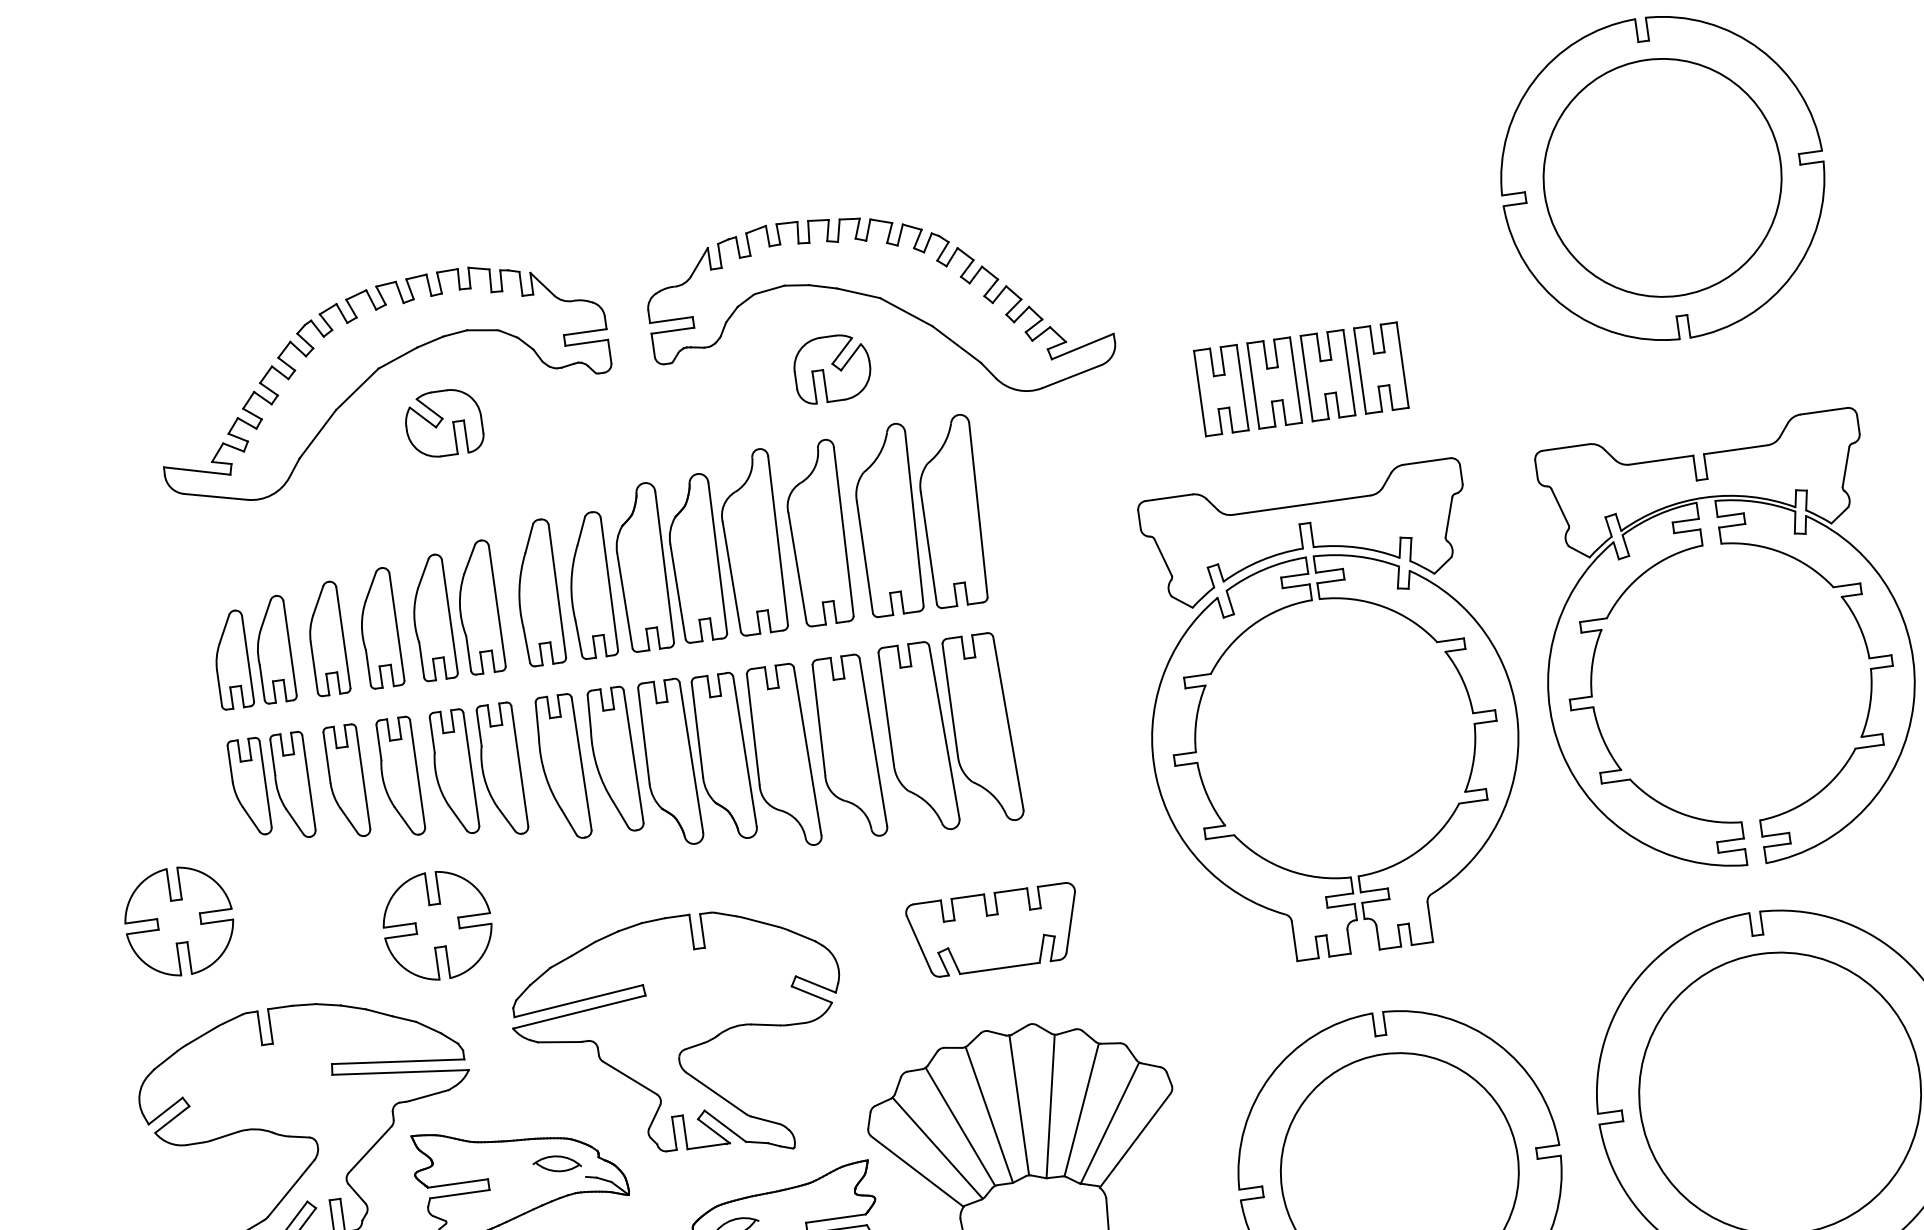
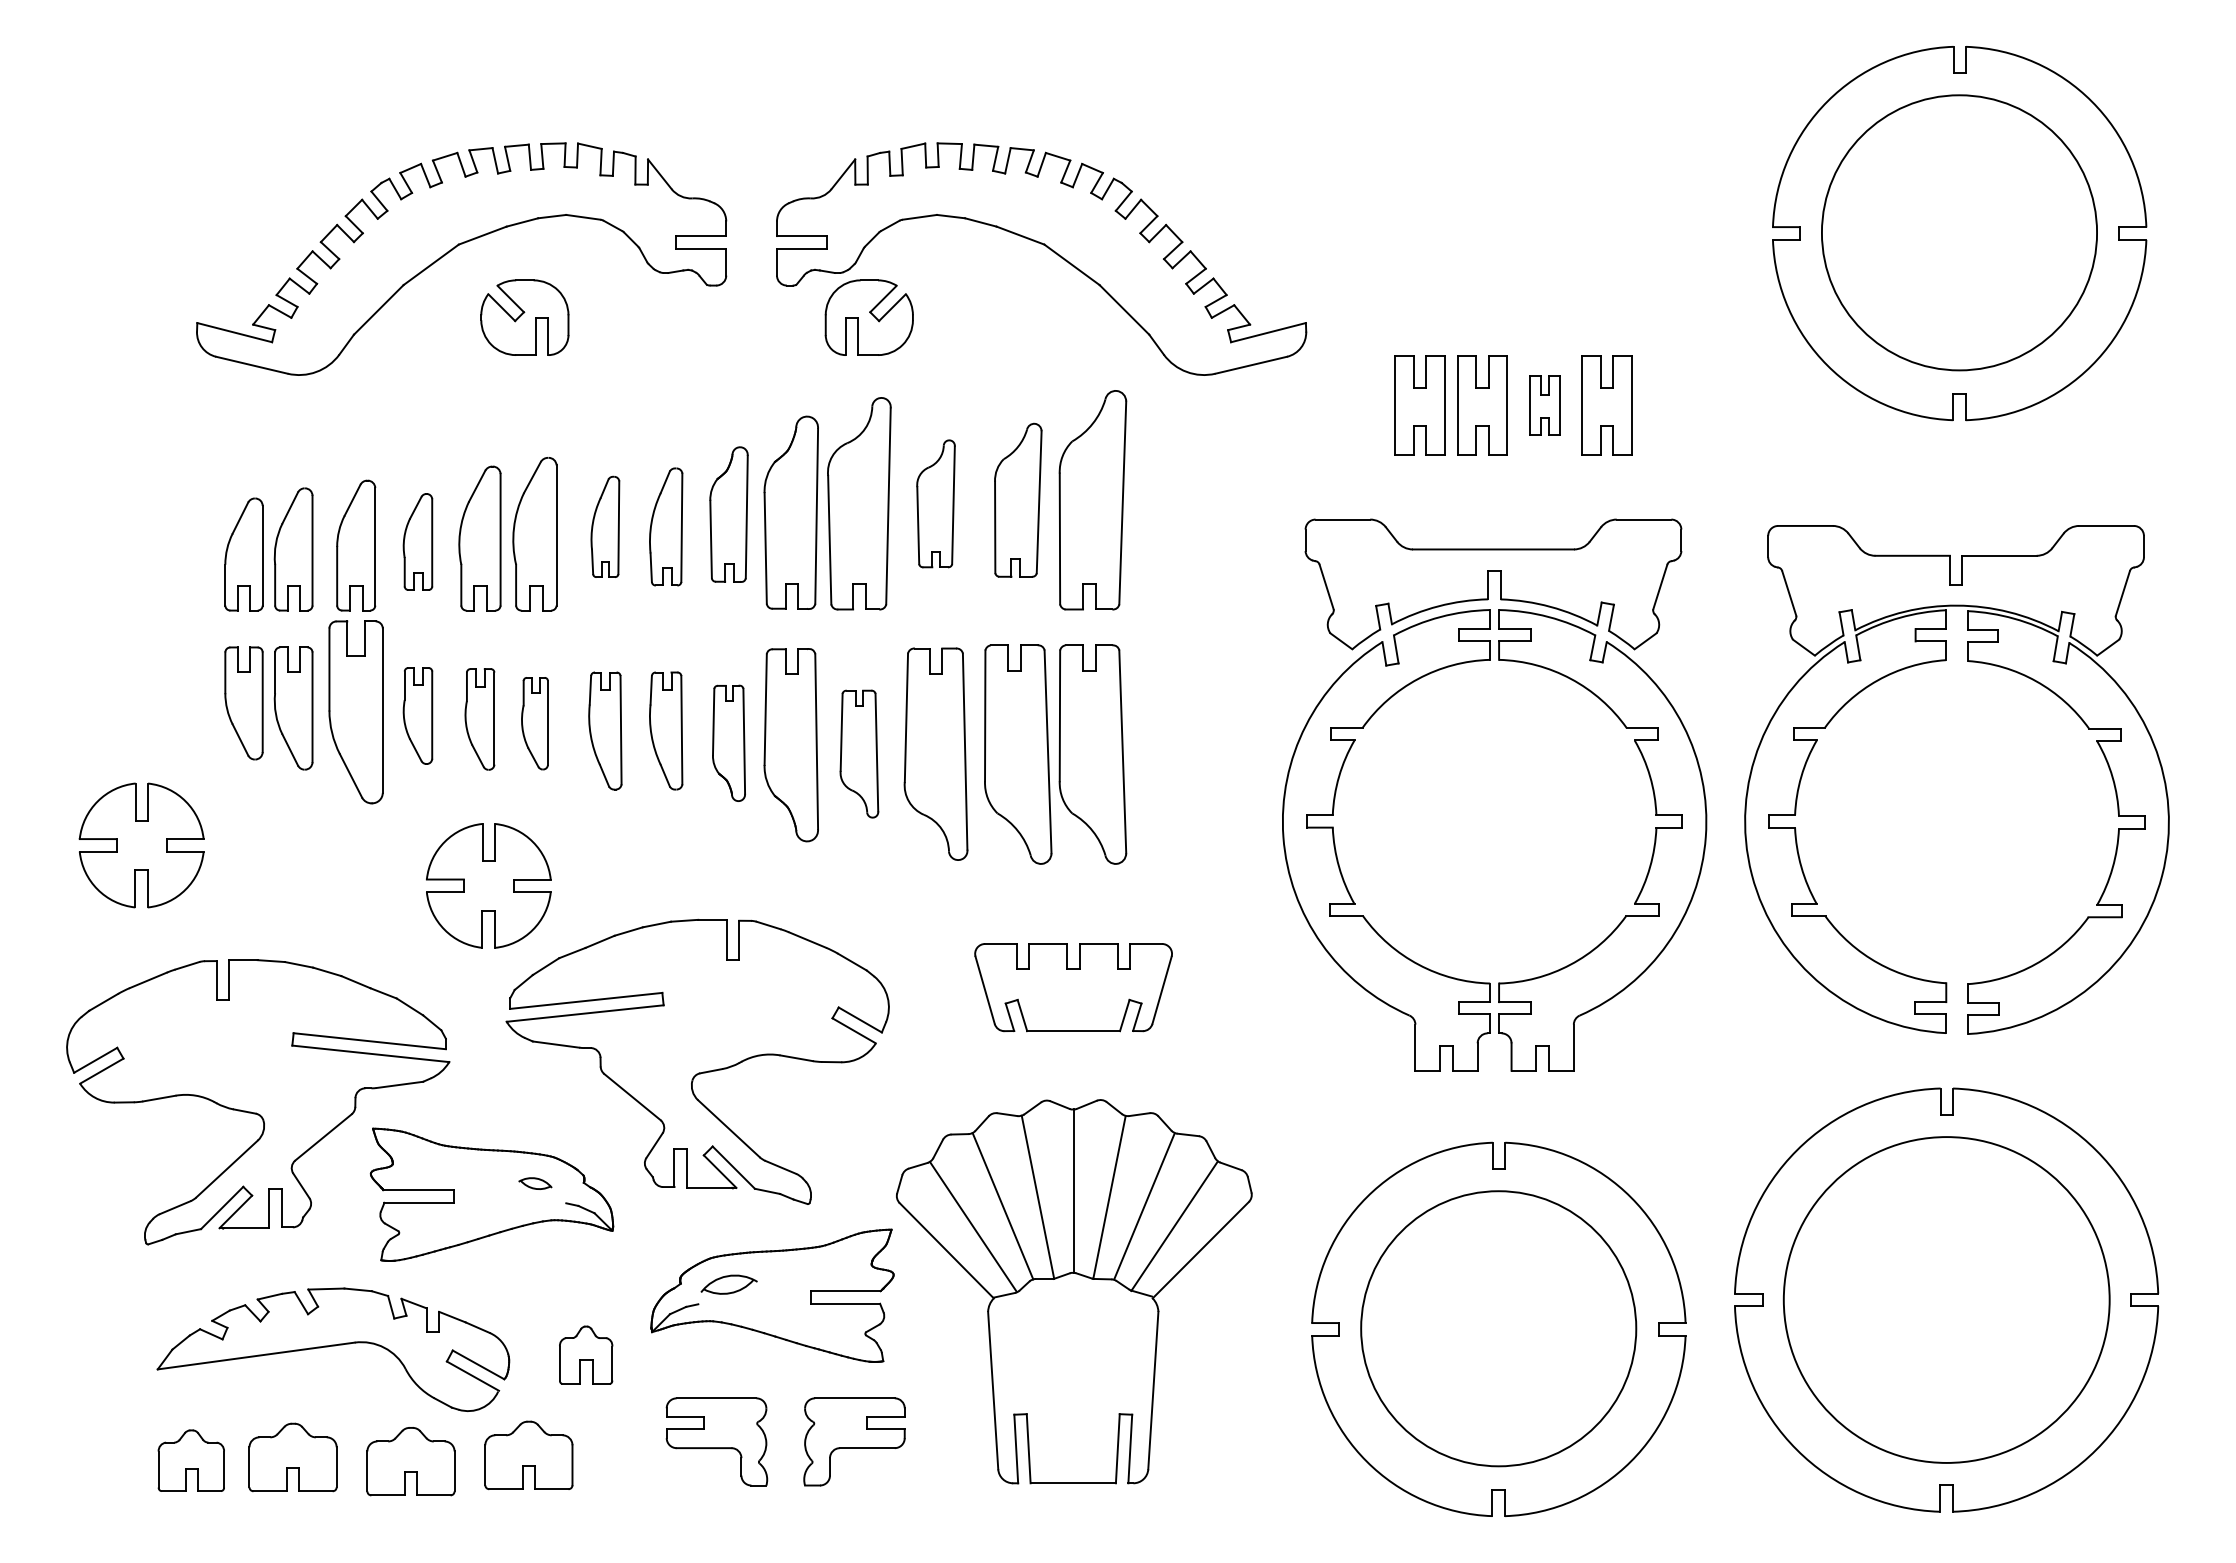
part: (831, 368) -> (868, 317), moved
part: (1327, 375) -> (1544, 405), size x0.6
part: (888, 520) -> (1018, 500), size x0.7
part: (818, 533) -> (935, 503), size x0.6
part: (642, 567) -> (728, 514), size x0.7
part: (590, 585) -> (666, 526), size x0.7
part: (538, 592) -> (605, 526), size x0.6
part: (378, 627) -> (417, 541), size x0.7
part: (783, 756) -> (859, 753), size x0.6
part: (614, 759) -> (666, 730), size x0.7
part: (669, 763) -> (728, 743), size x0.6
part: (562, 767) -> (605, 730), size x0.7
part: (501, 769) -> (534, 723), size x0.6
part: (453, 772) -> (479, 719), size x0.7
part: (399, 776) -> (417, 715), size x0.7
part: (347, 781) -> (356, 712), size x1.4
part: (437, 925) -> (488, 885), moved
part: (557, 1163) -> (535, 1183), size x0.6

